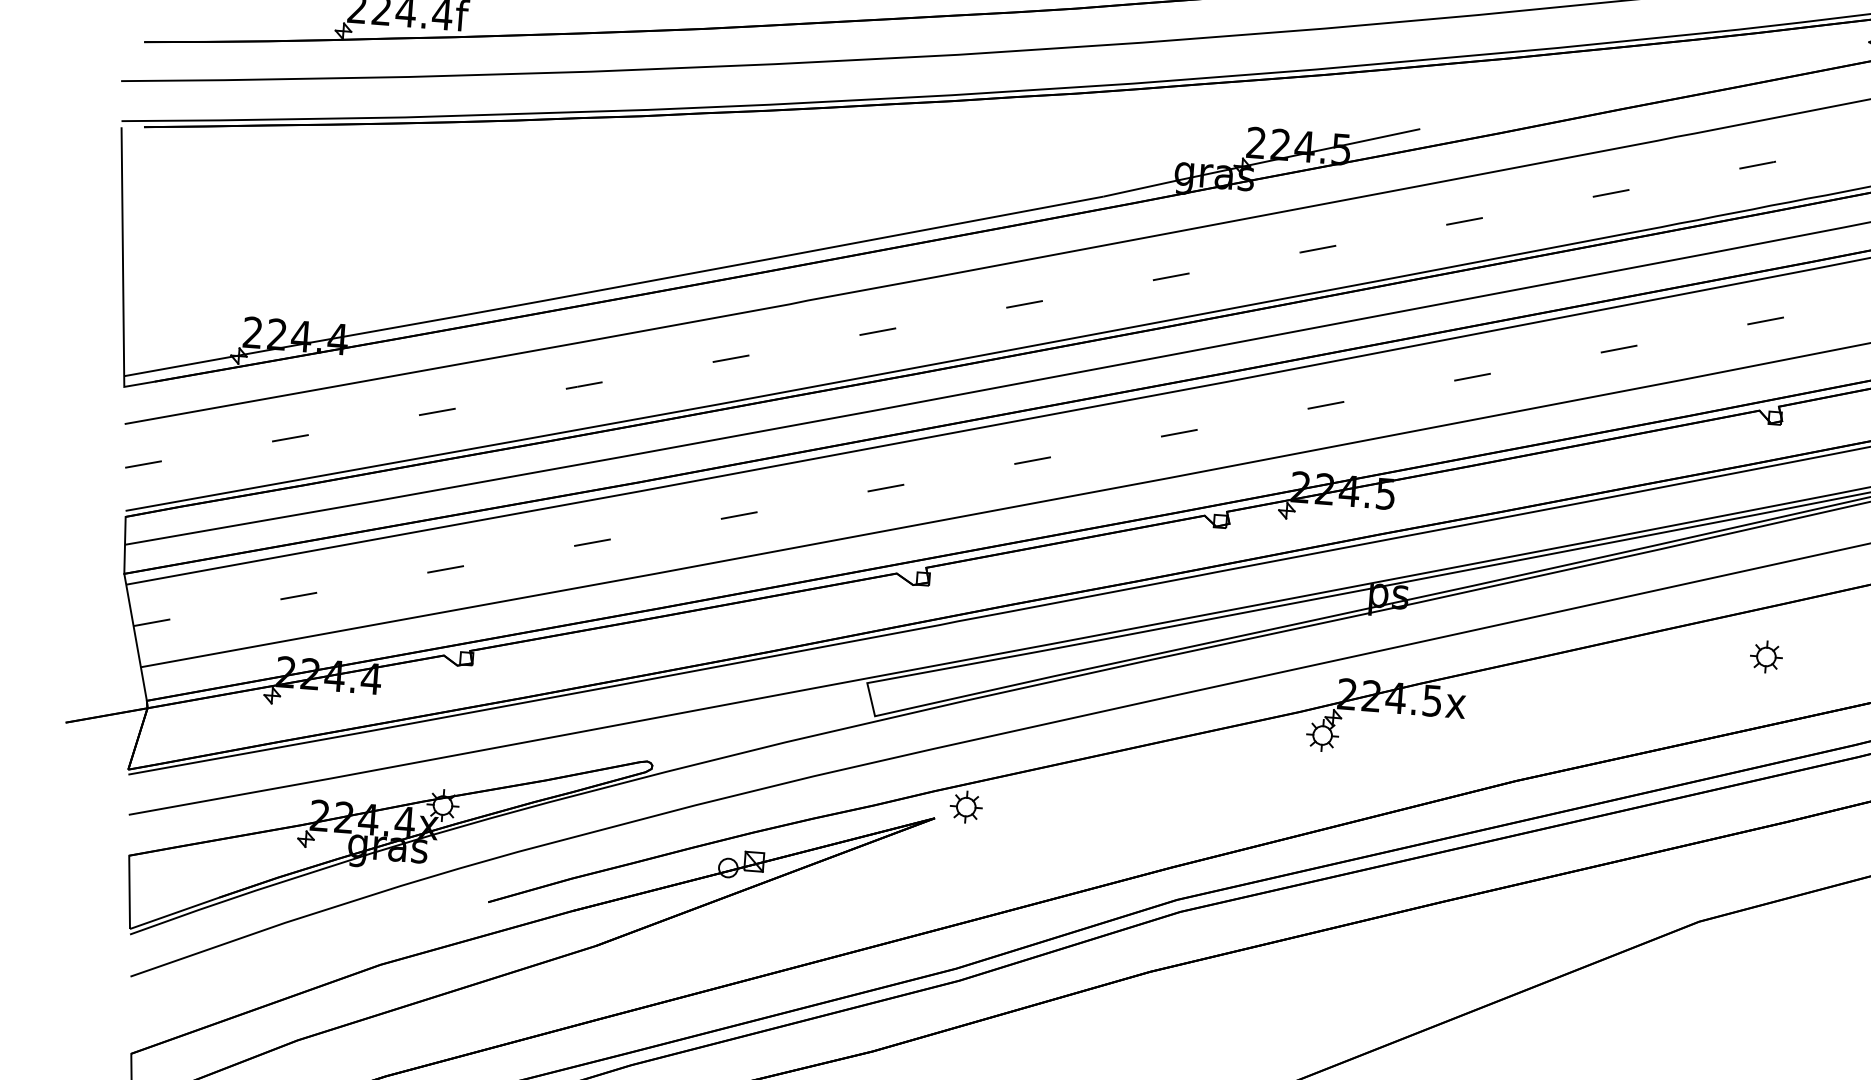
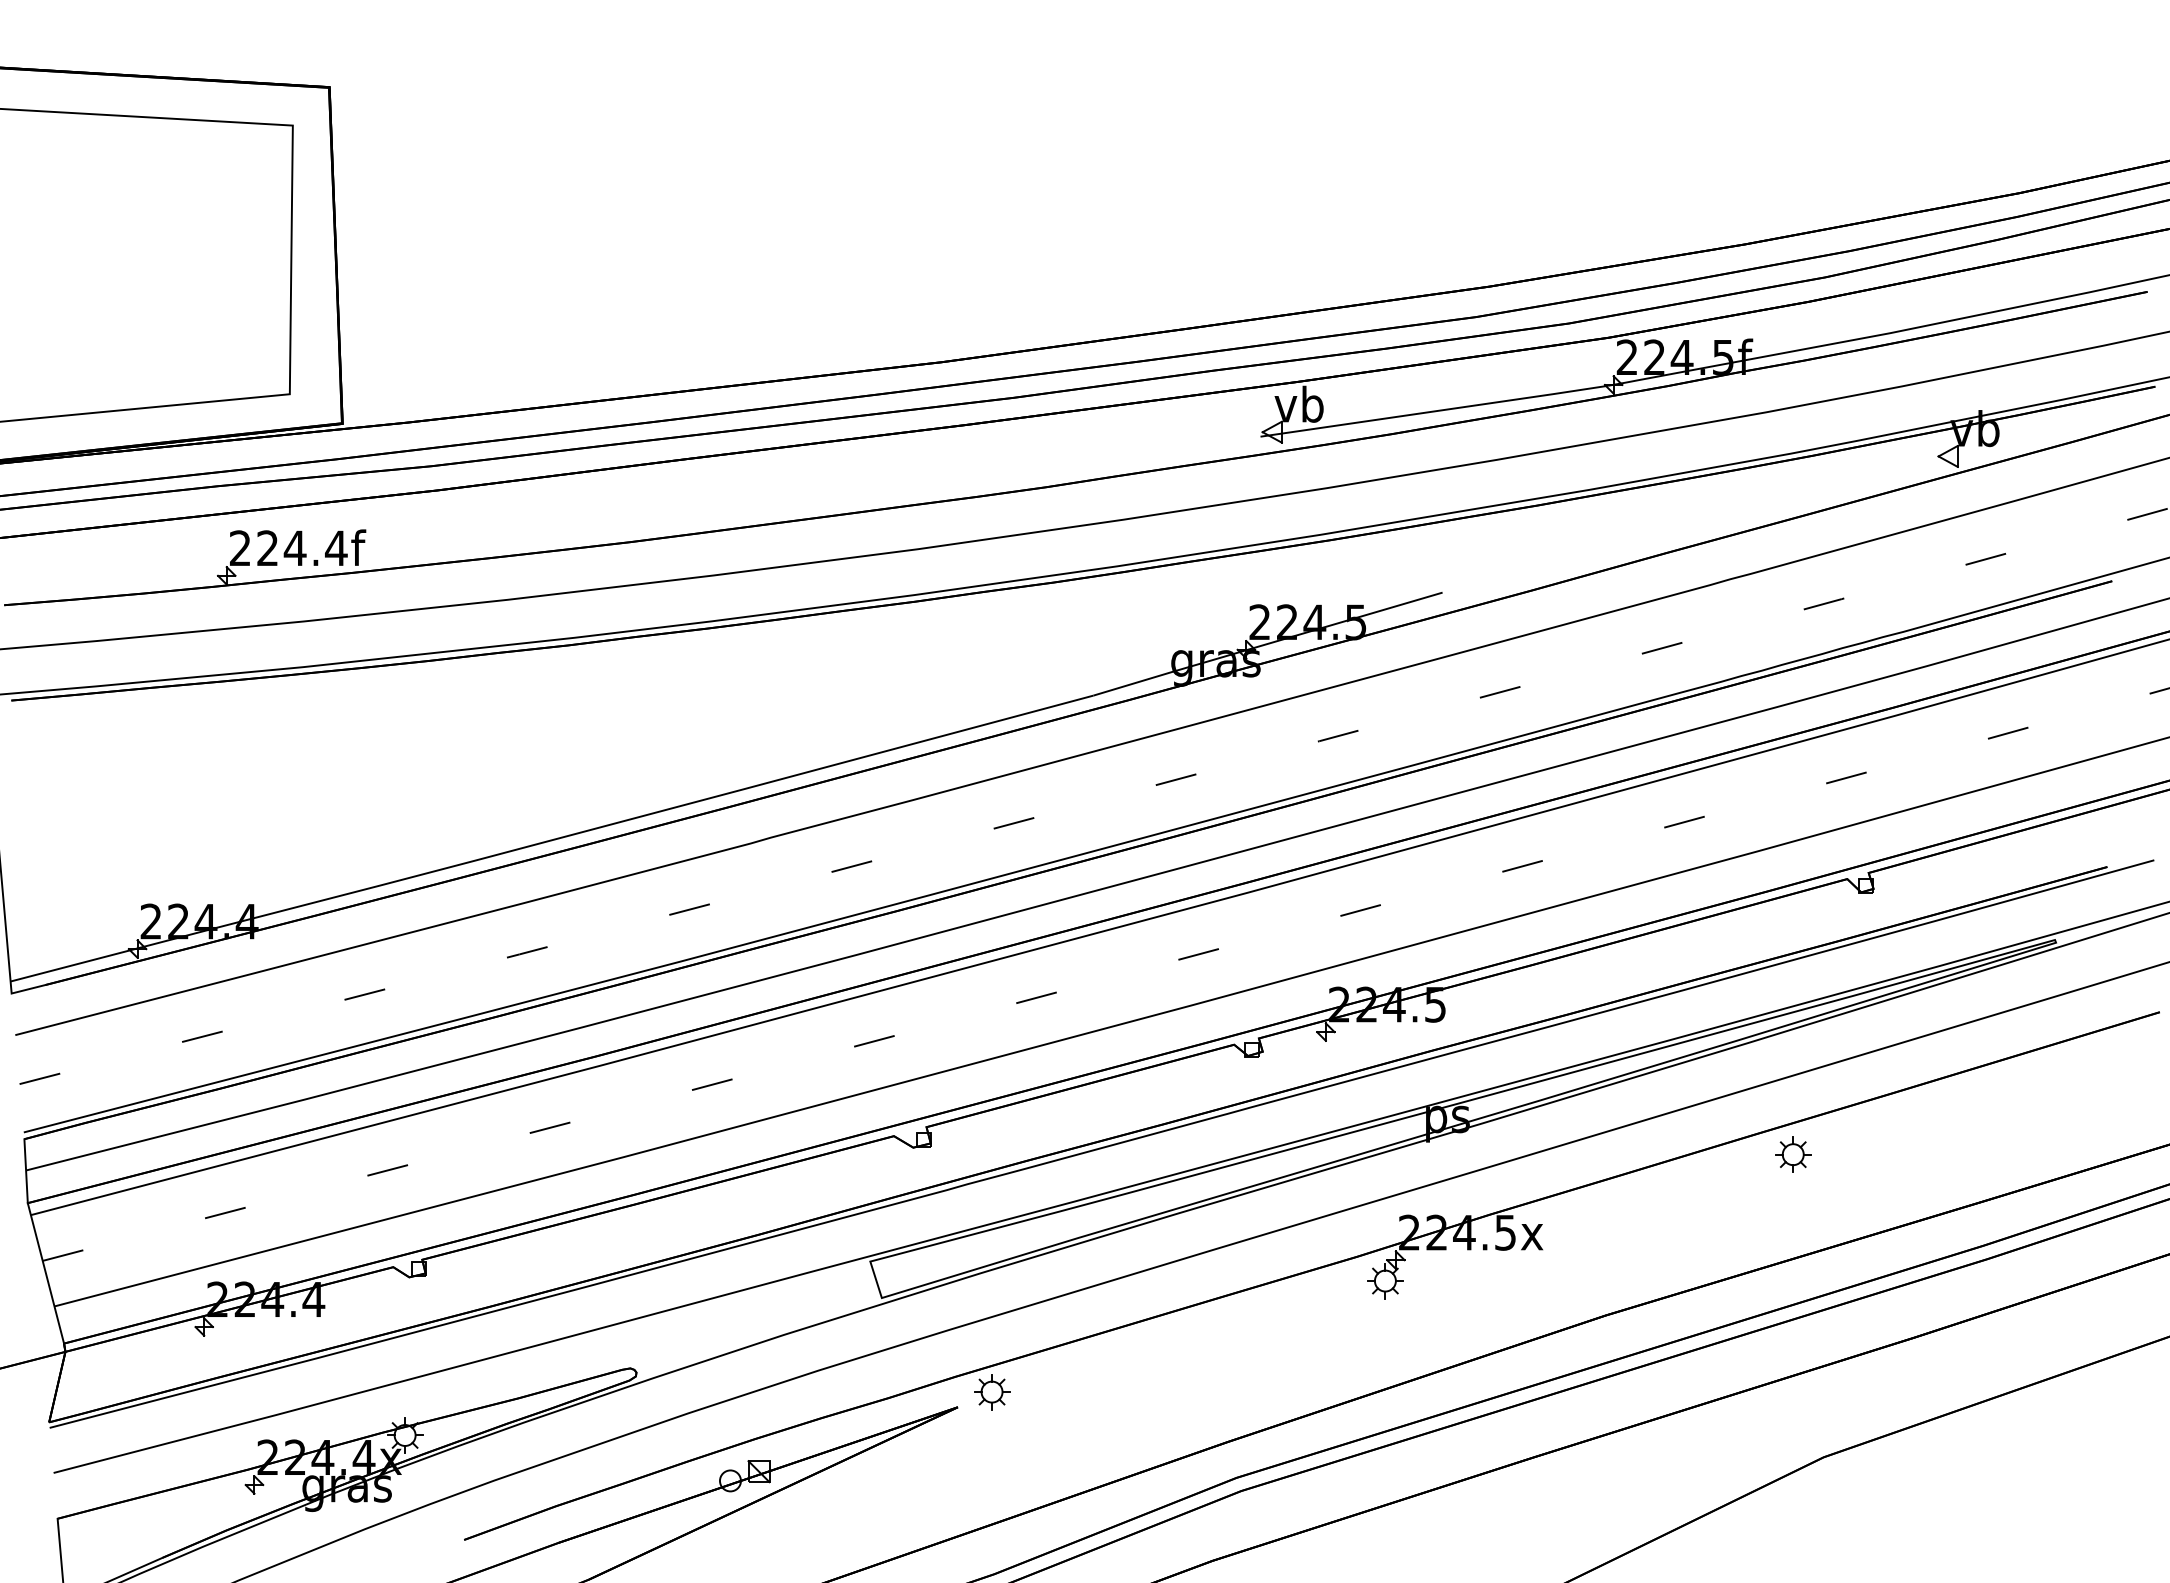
part: (1766, 656) -> (1793, 1154), moved

